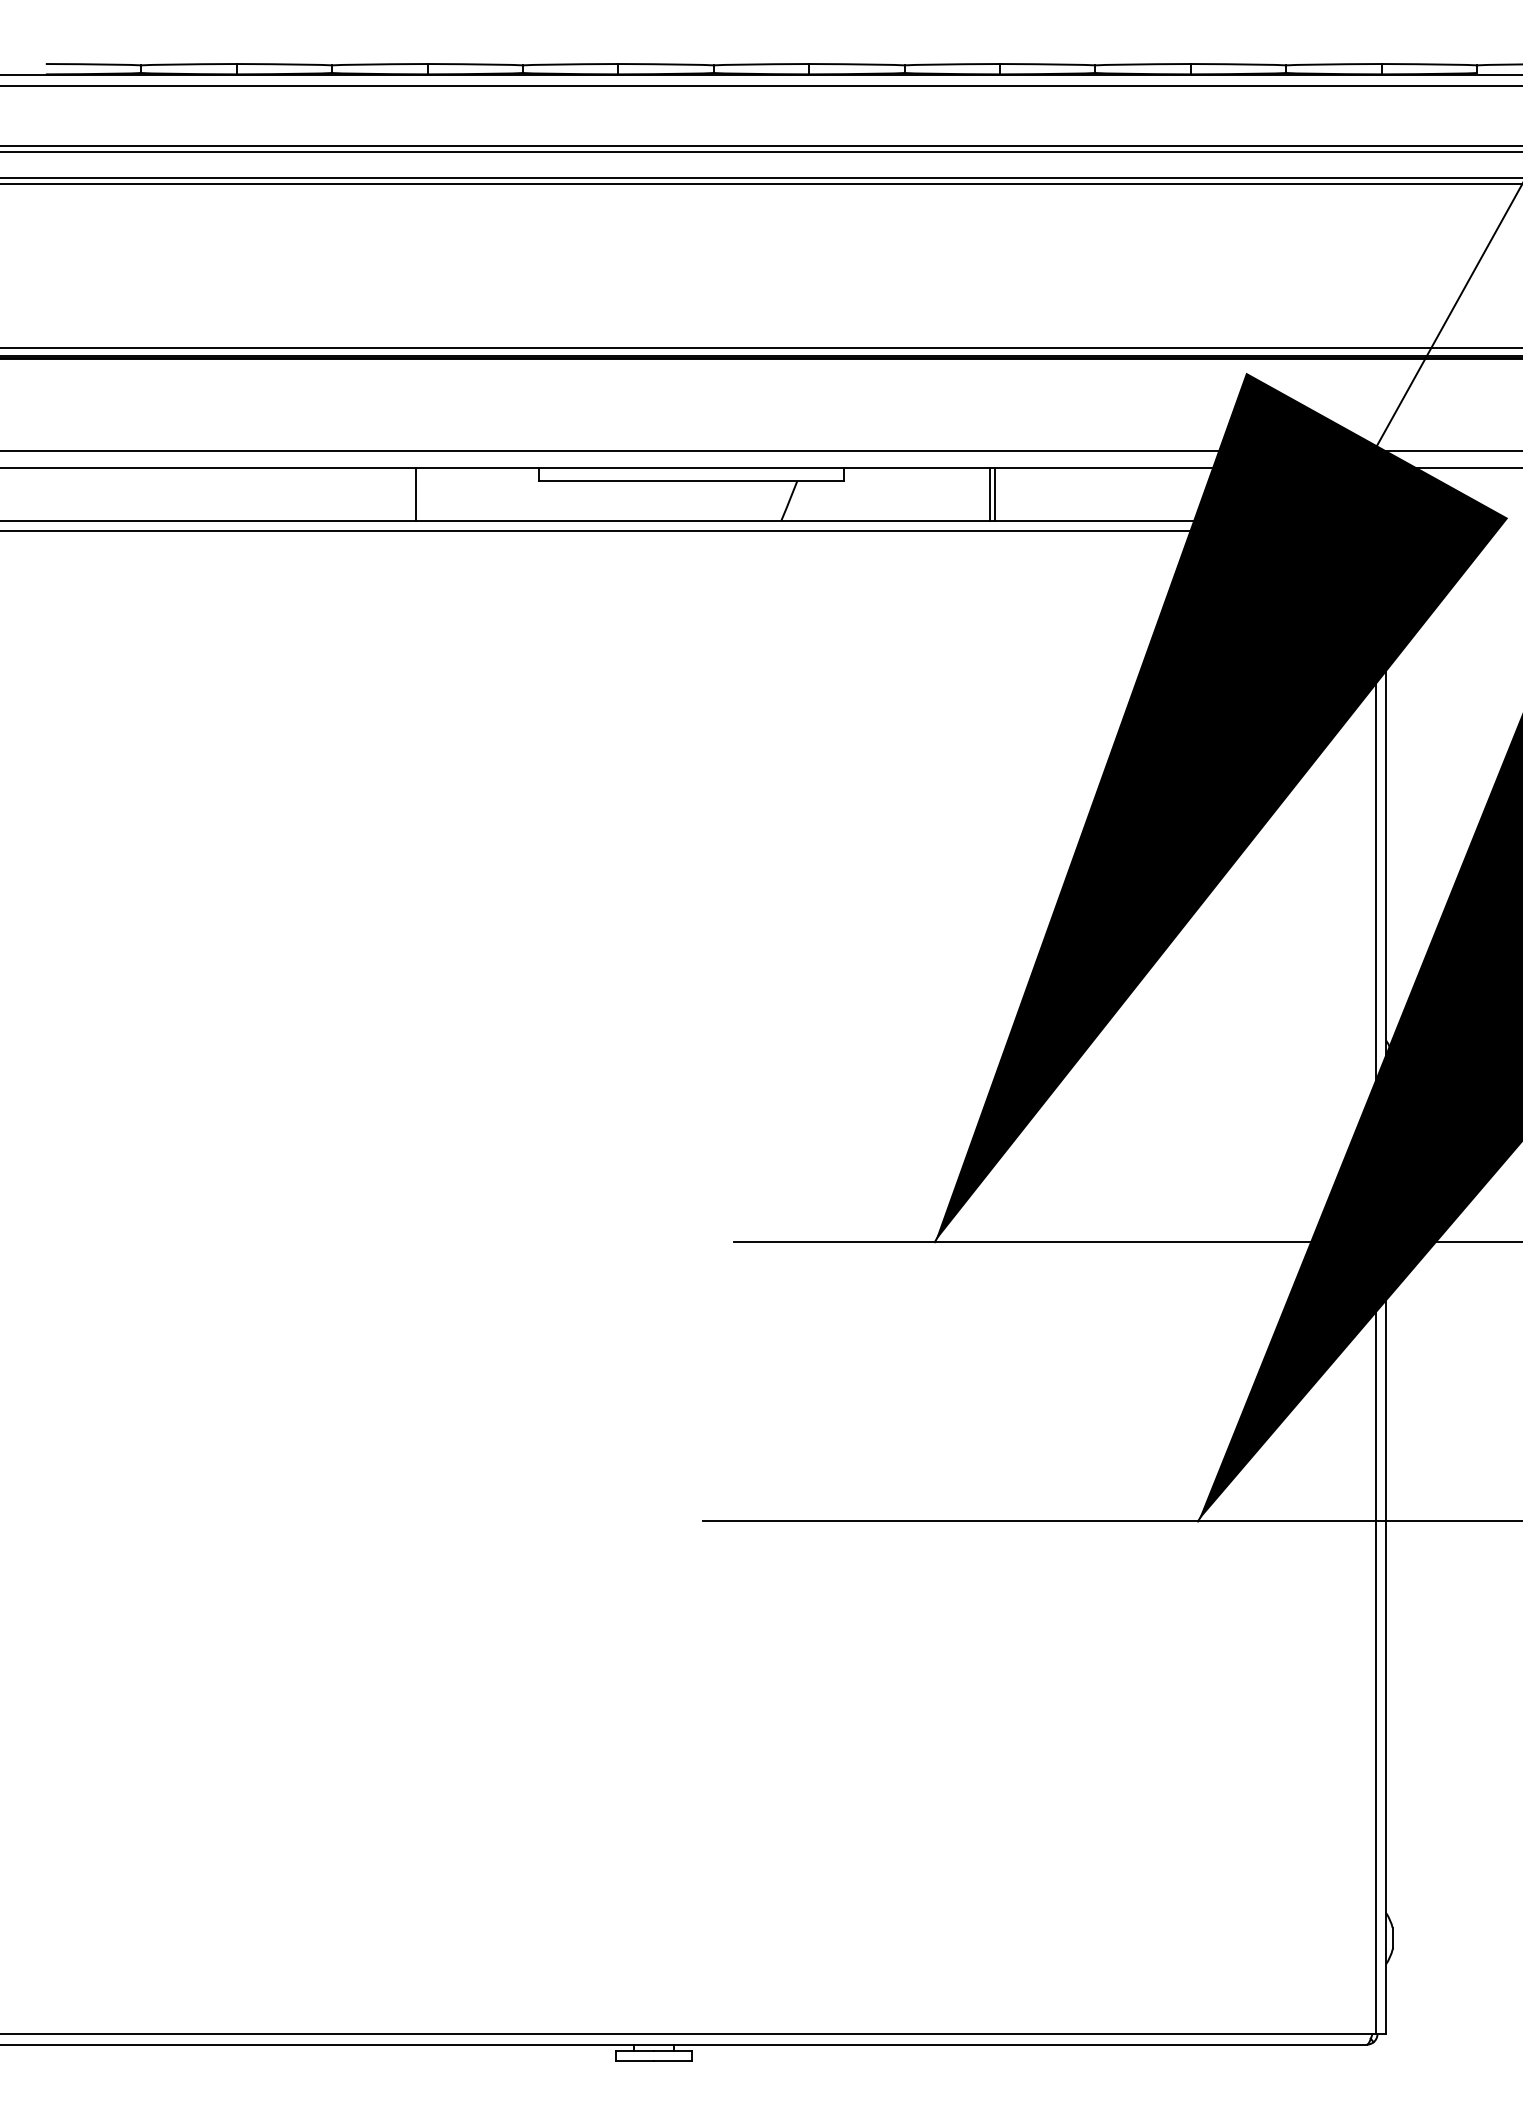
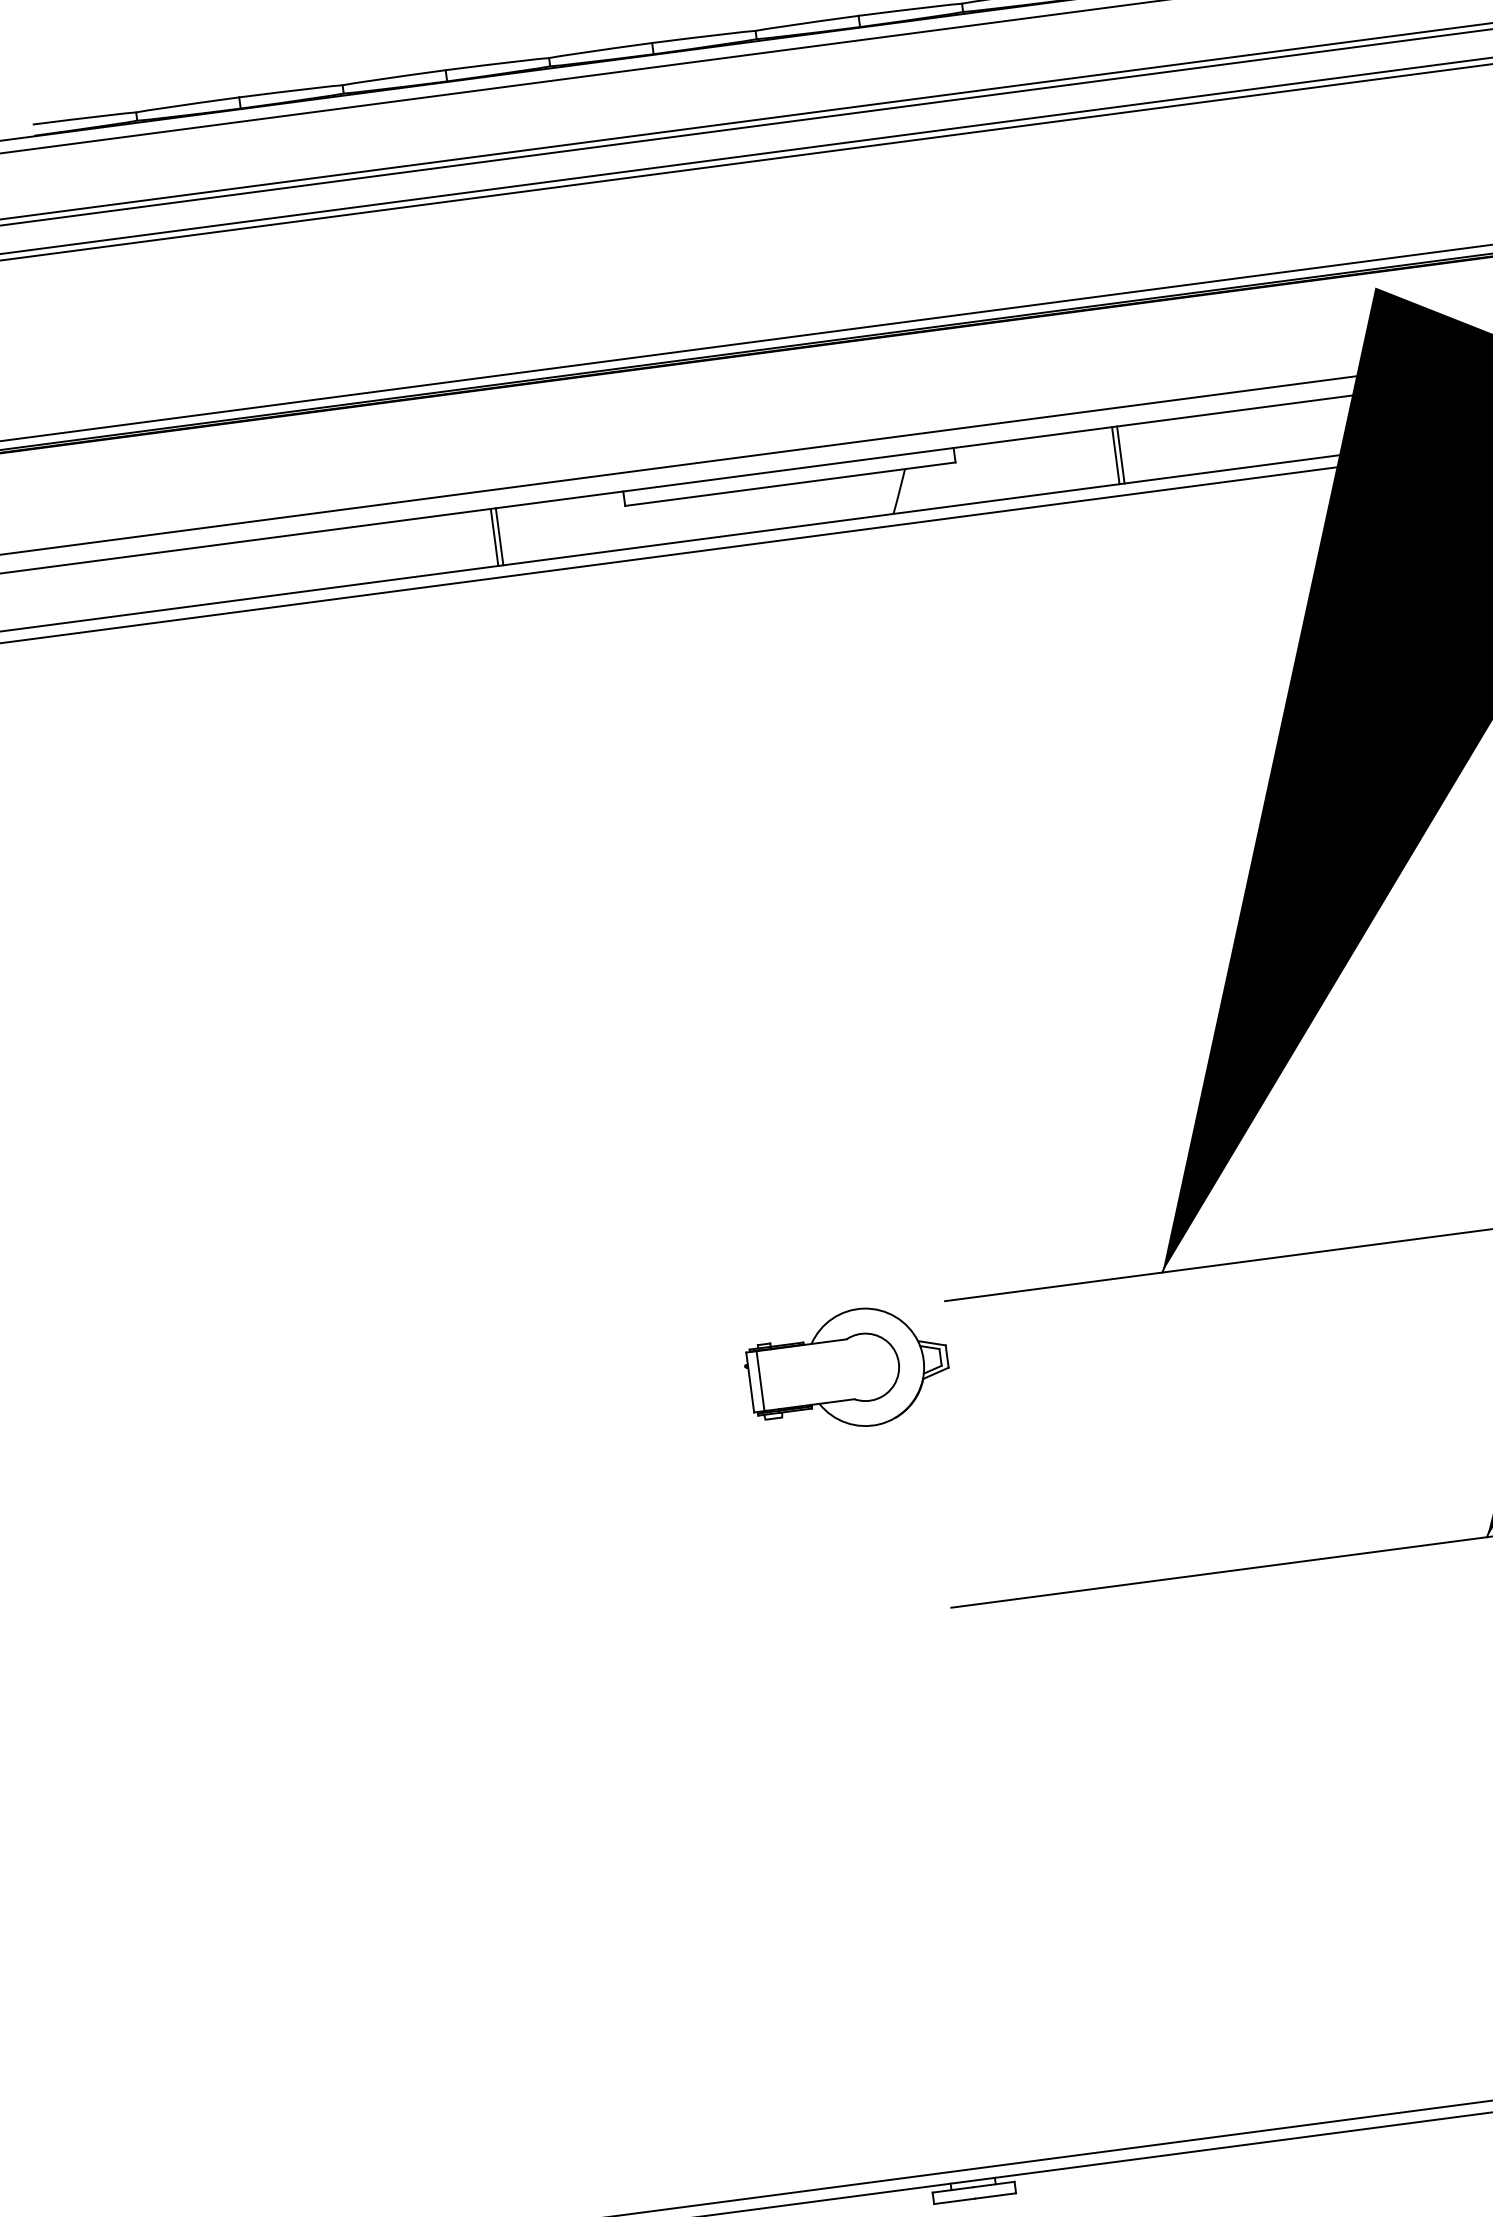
line: (420, 494) -> (499, 536), added
part: (636, 1292) -> (846, 1369), added

